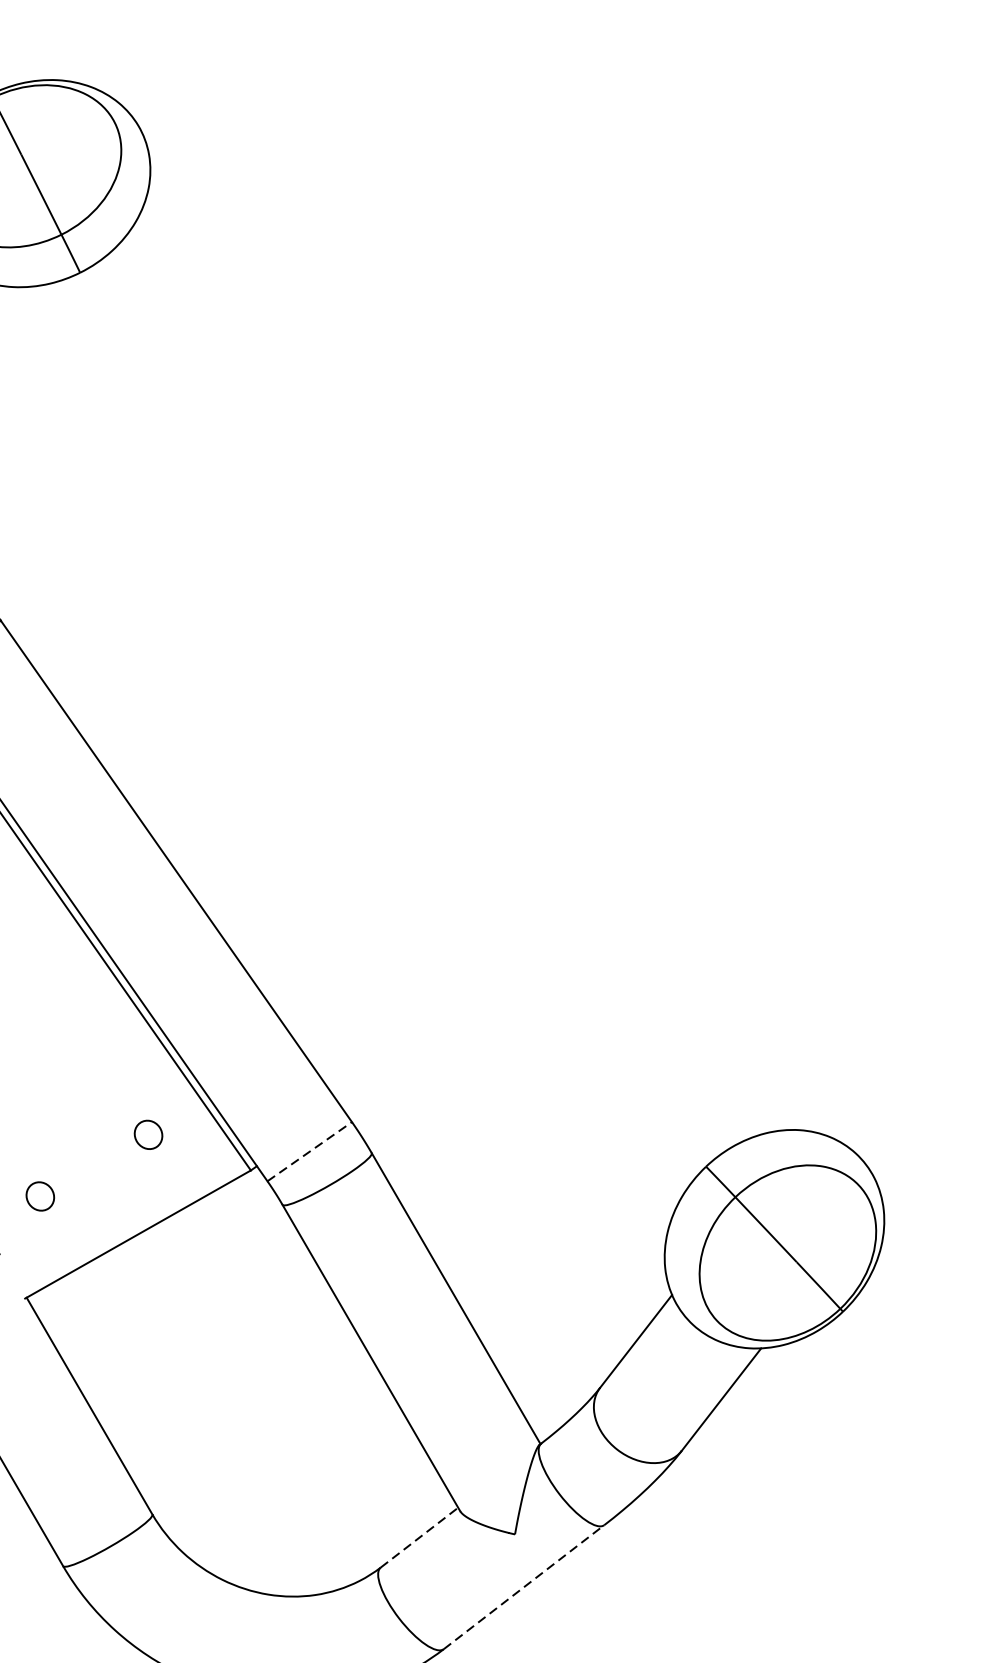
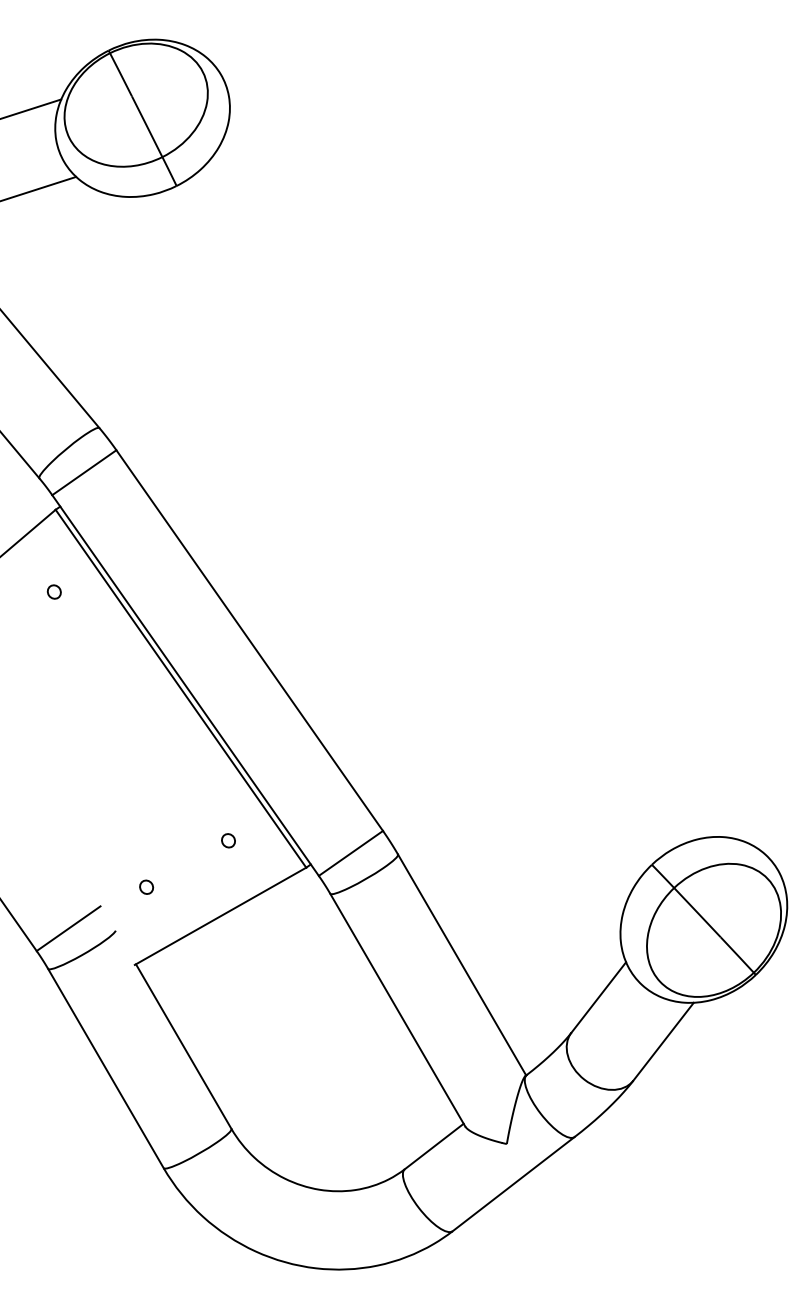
part: (148, 1134) -> (228, 840), size x0.62
line: (310, 1151) -> (351, 853), dashed -> solid
part: (40, 1195) -> (146, 886), size x0.62
line: (419, 1537) -> (434, 1146), dashed -> solid
line: (525, 1586) -> (514, 1183), dashed -> solid

